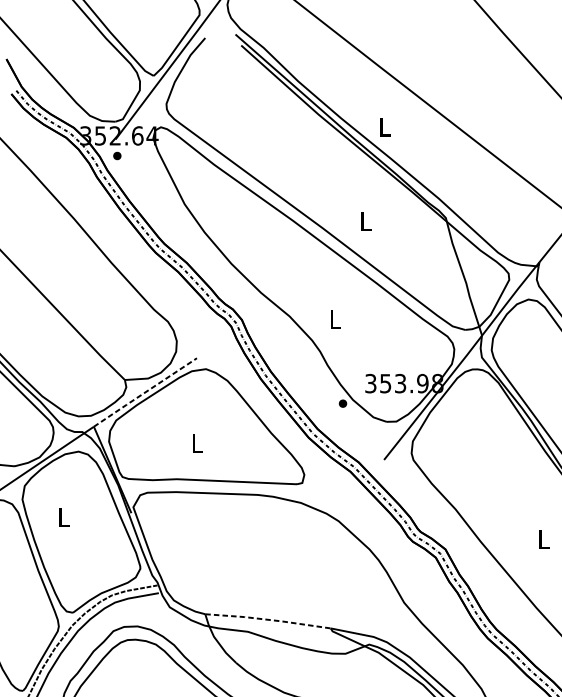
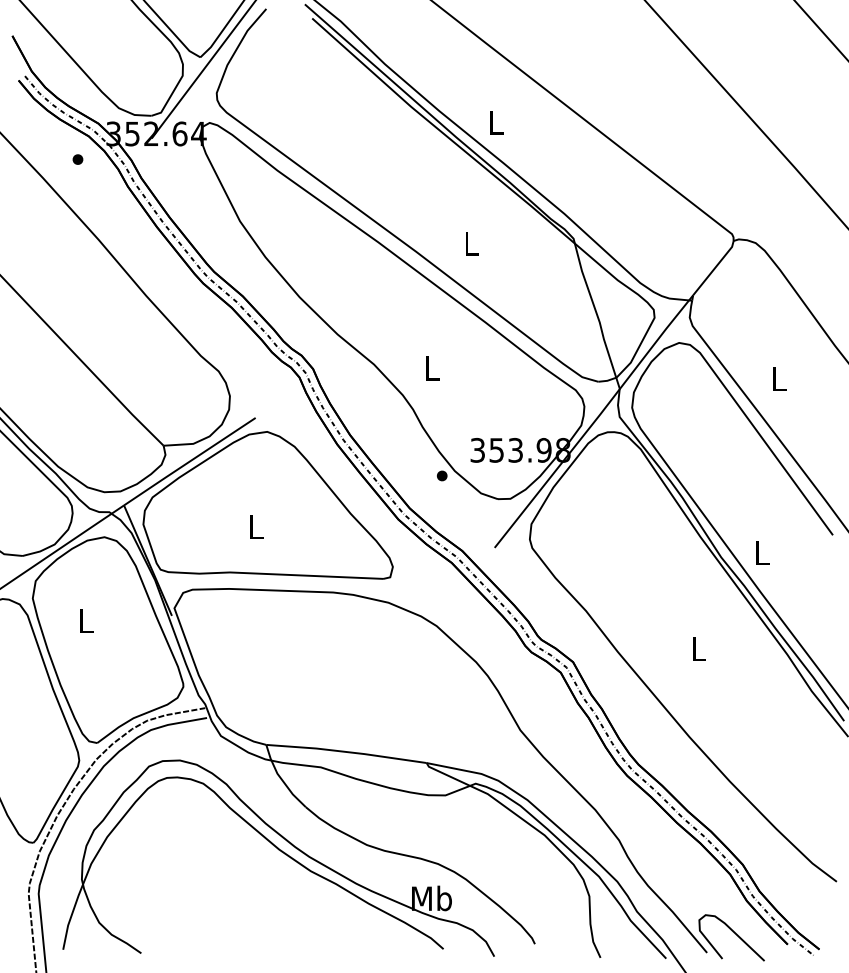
part: (116, 155) -> (77, 159), moved
line: (145, 393) -> (189, 462), dashed -> solid
line: (268, 620) -> (346, 752), dashed -> solid

